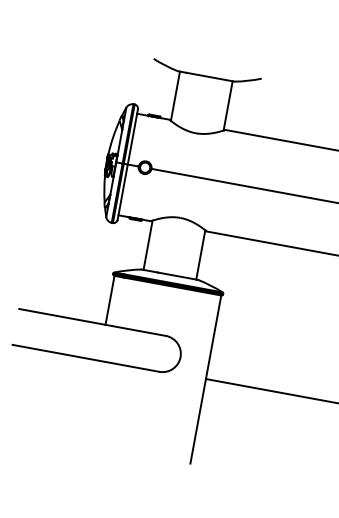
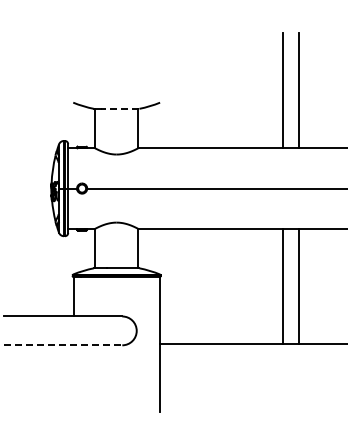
line: (209, 76) -> (119, 108), solid -> dashed
line: (86, 358) -> (63, 345), solid -> dashed

